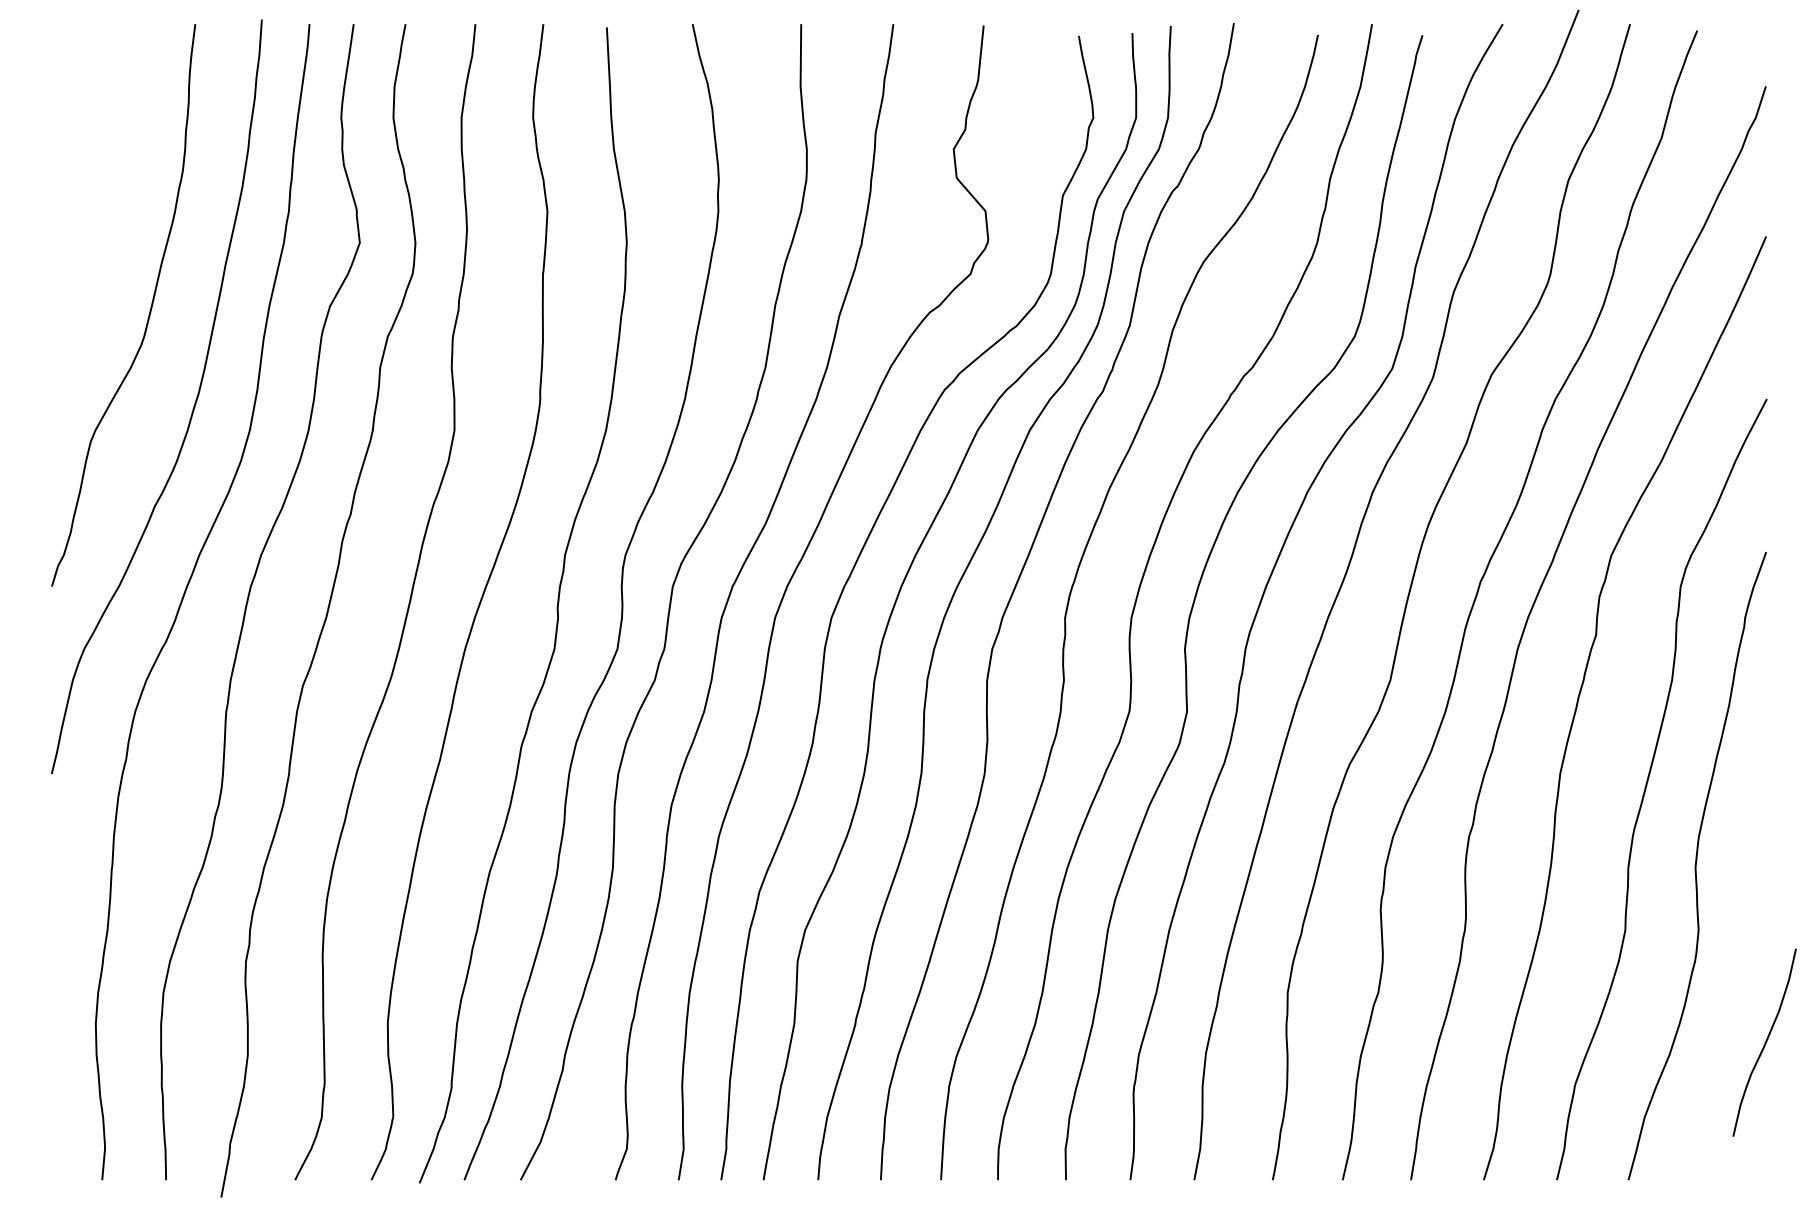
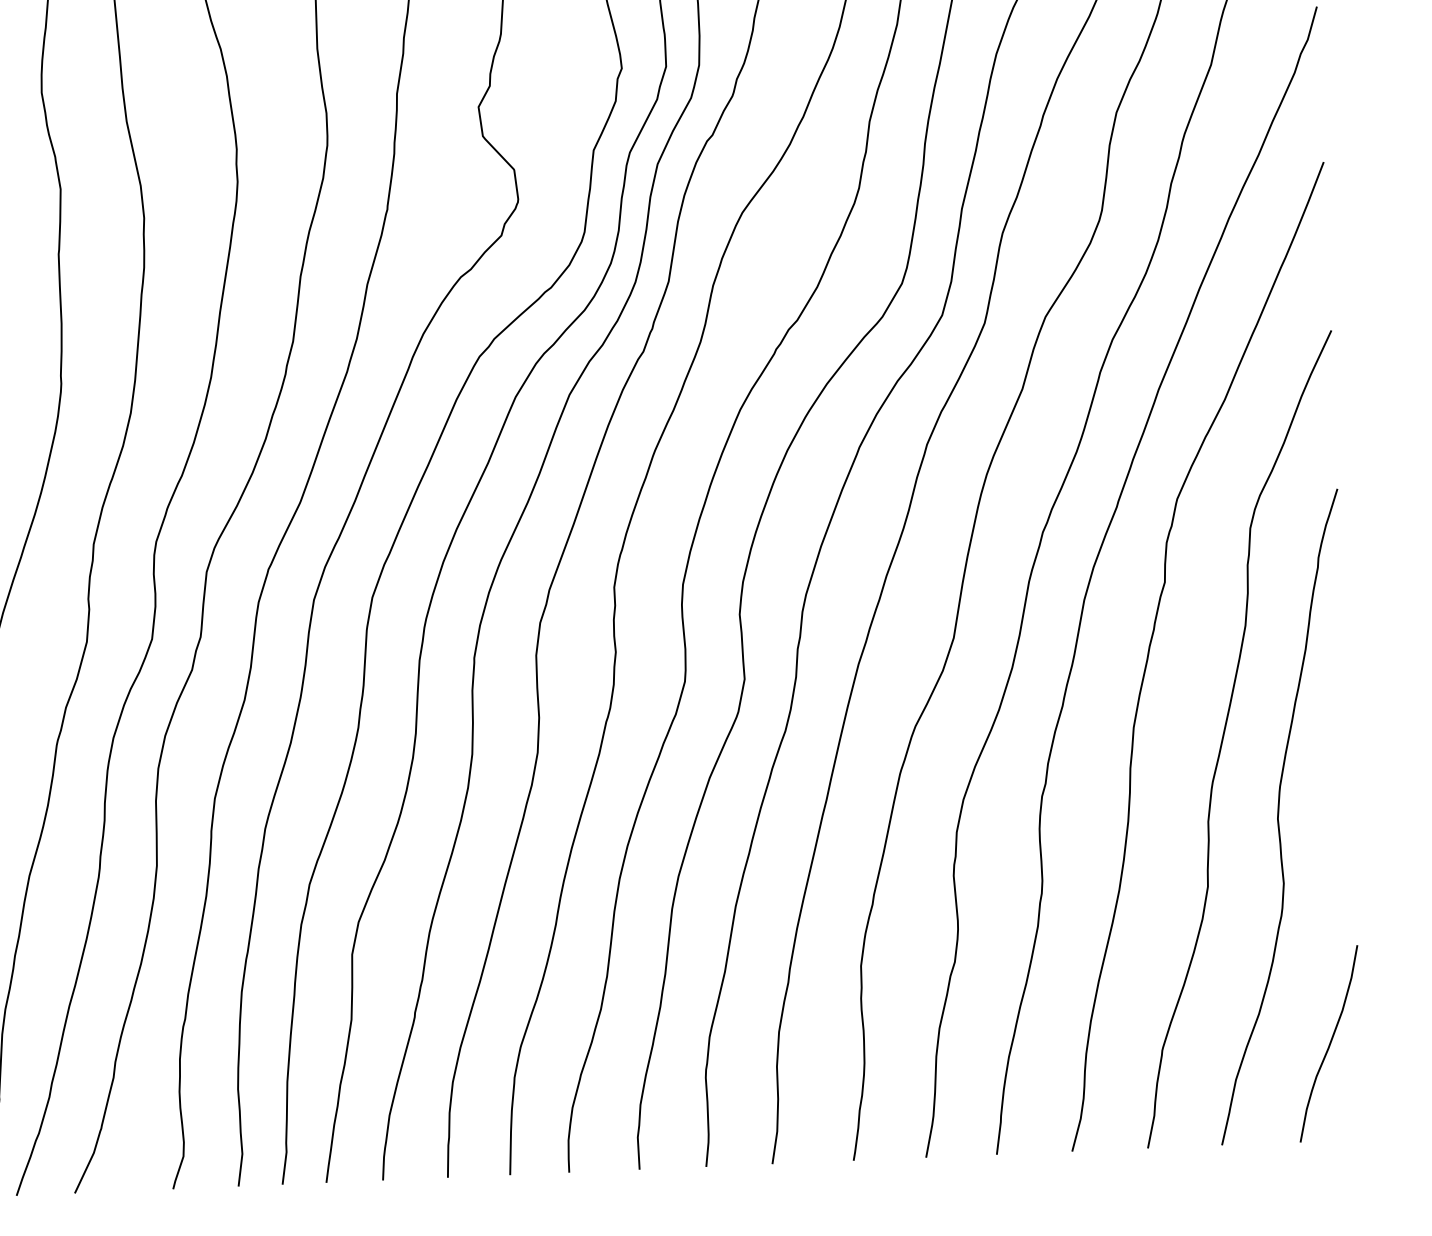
curve: (1765, 1042) -> (1329, 1043), moved

